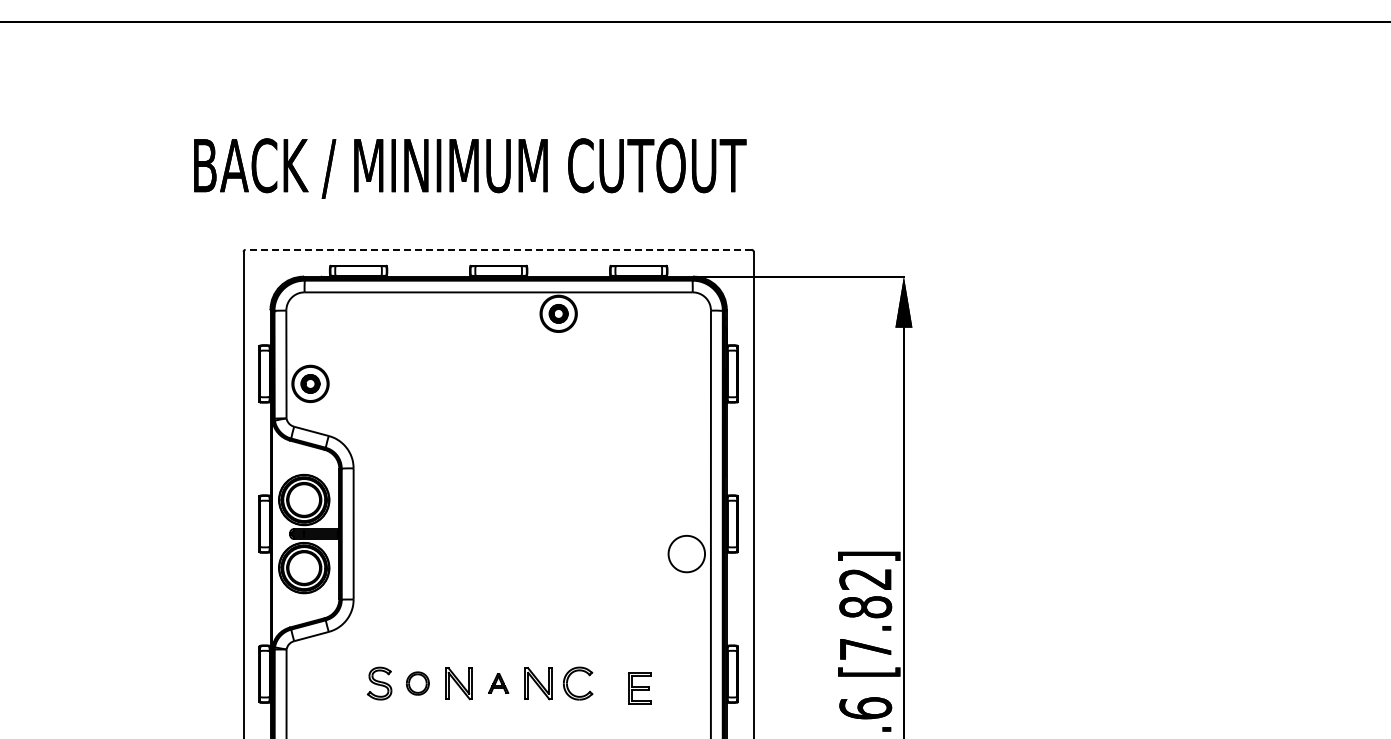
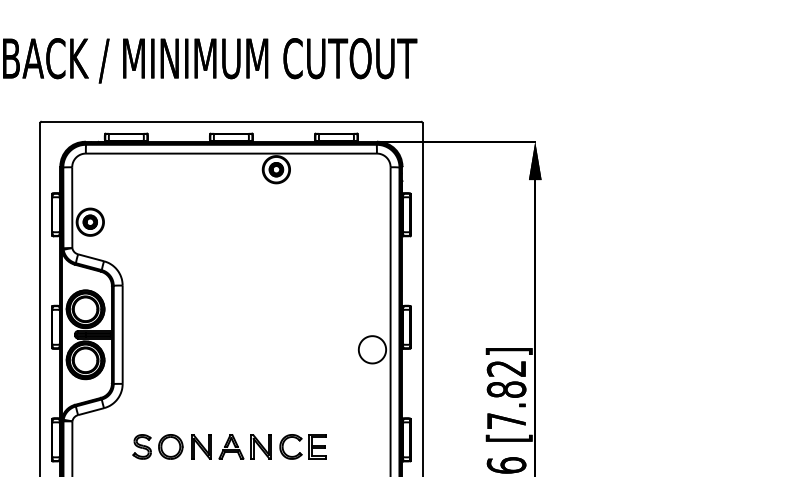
line: (498, 249) -> (231, 121), dashed -> solid
part: (417, 683) -> (170, 446), size x1.43
part: (498, 683) -> (231, 446), size x1.67
part: (639, 688) -> (317, 446), moved

